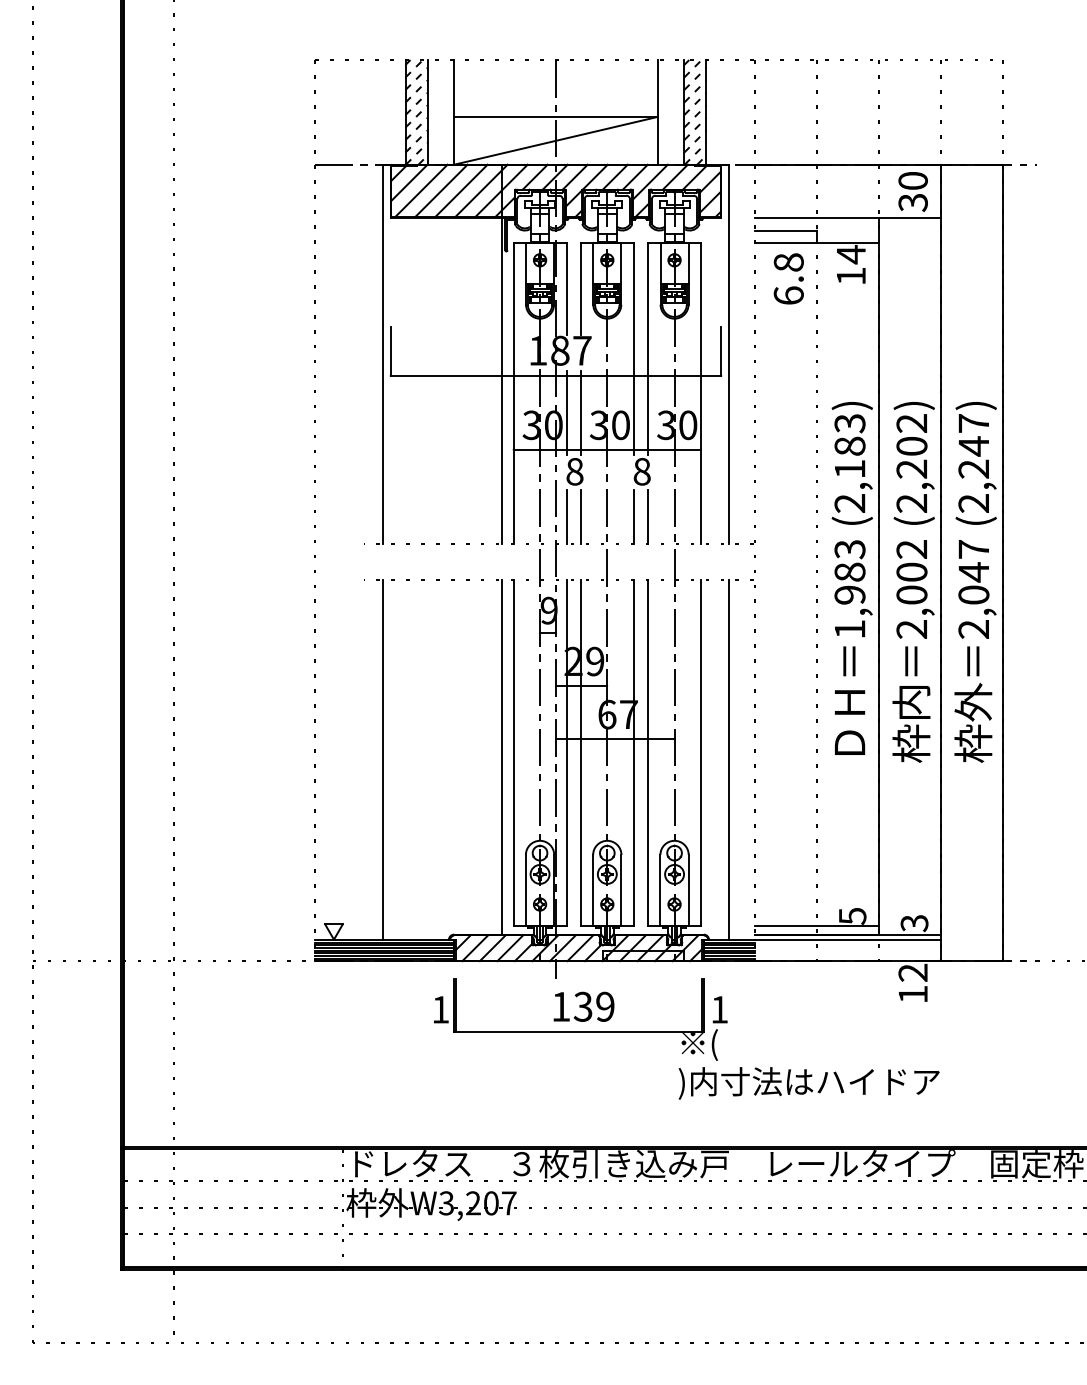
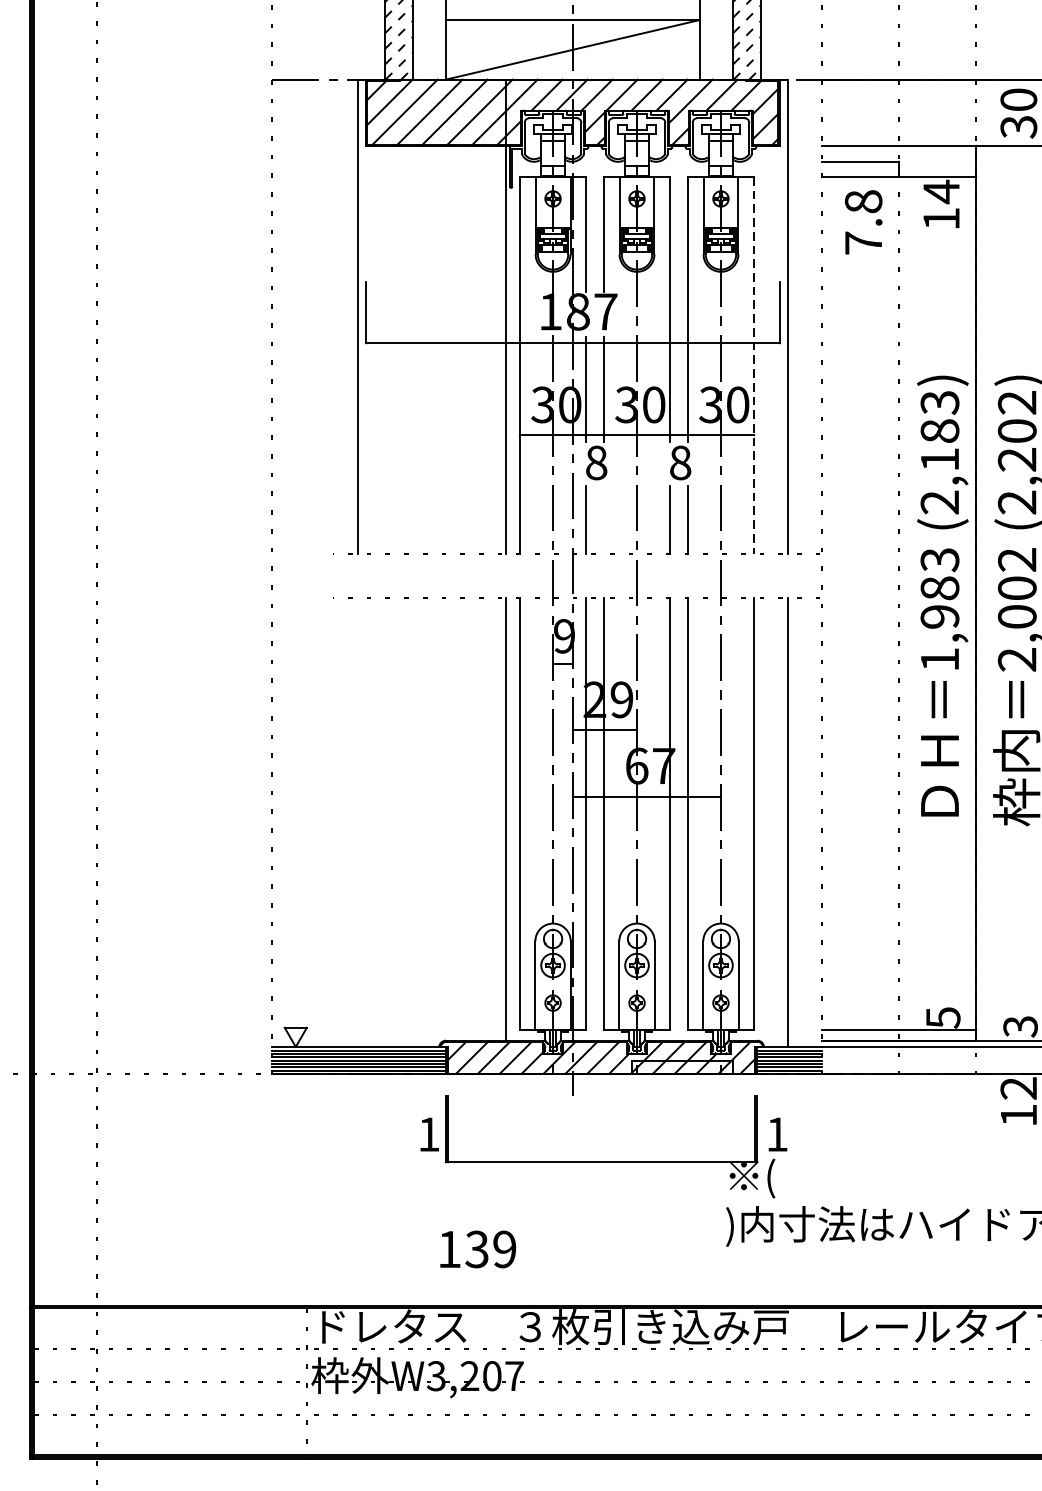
text: (788, 295) -> (863, 242), 6.8 -> 7.8
line: (701, 393) -> (754, 365), solid -> dashed
line: (580, 517) -> (603, 520), removed
line: (383, 759) -> (357, 822), removed
text: (583, 1006) -> (477, 1249), moved

